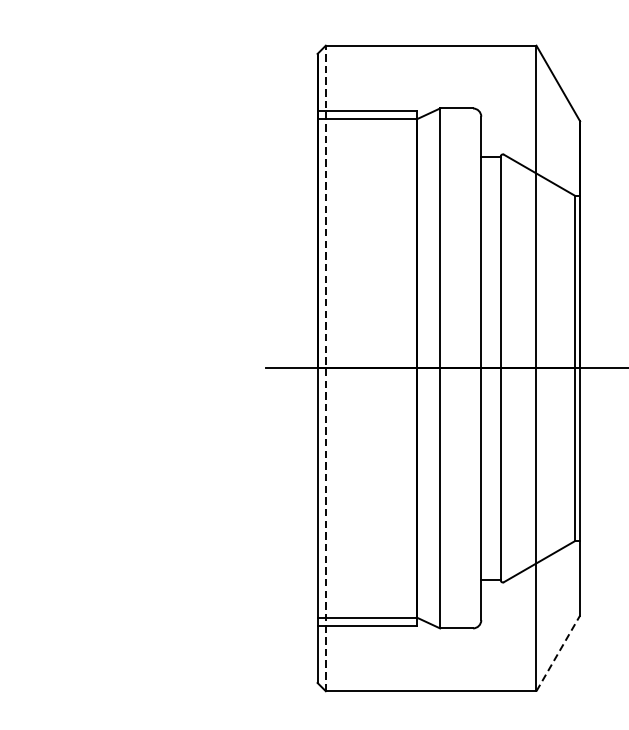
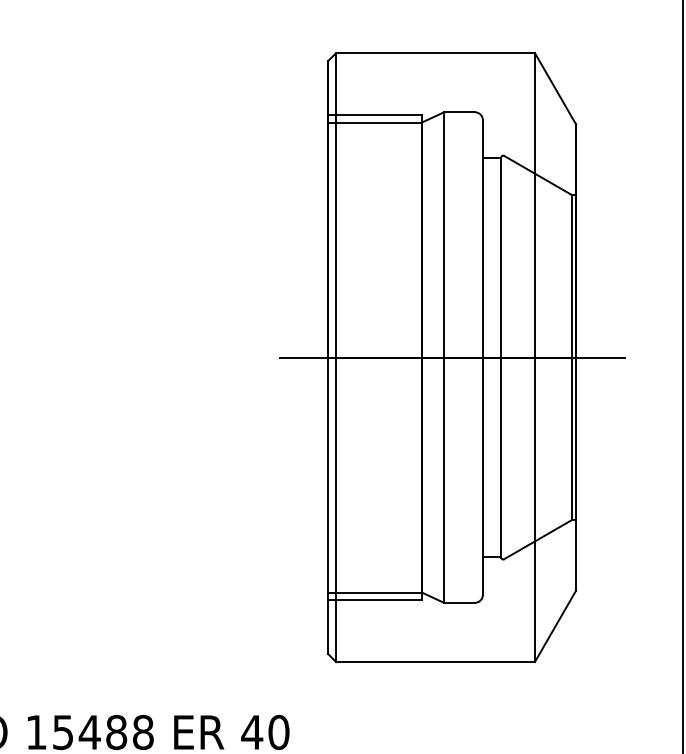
line: (326, 368) -> (336, 357), dashed -> solid
line: (558, 652) -> (555, 625), dashed -> solid

